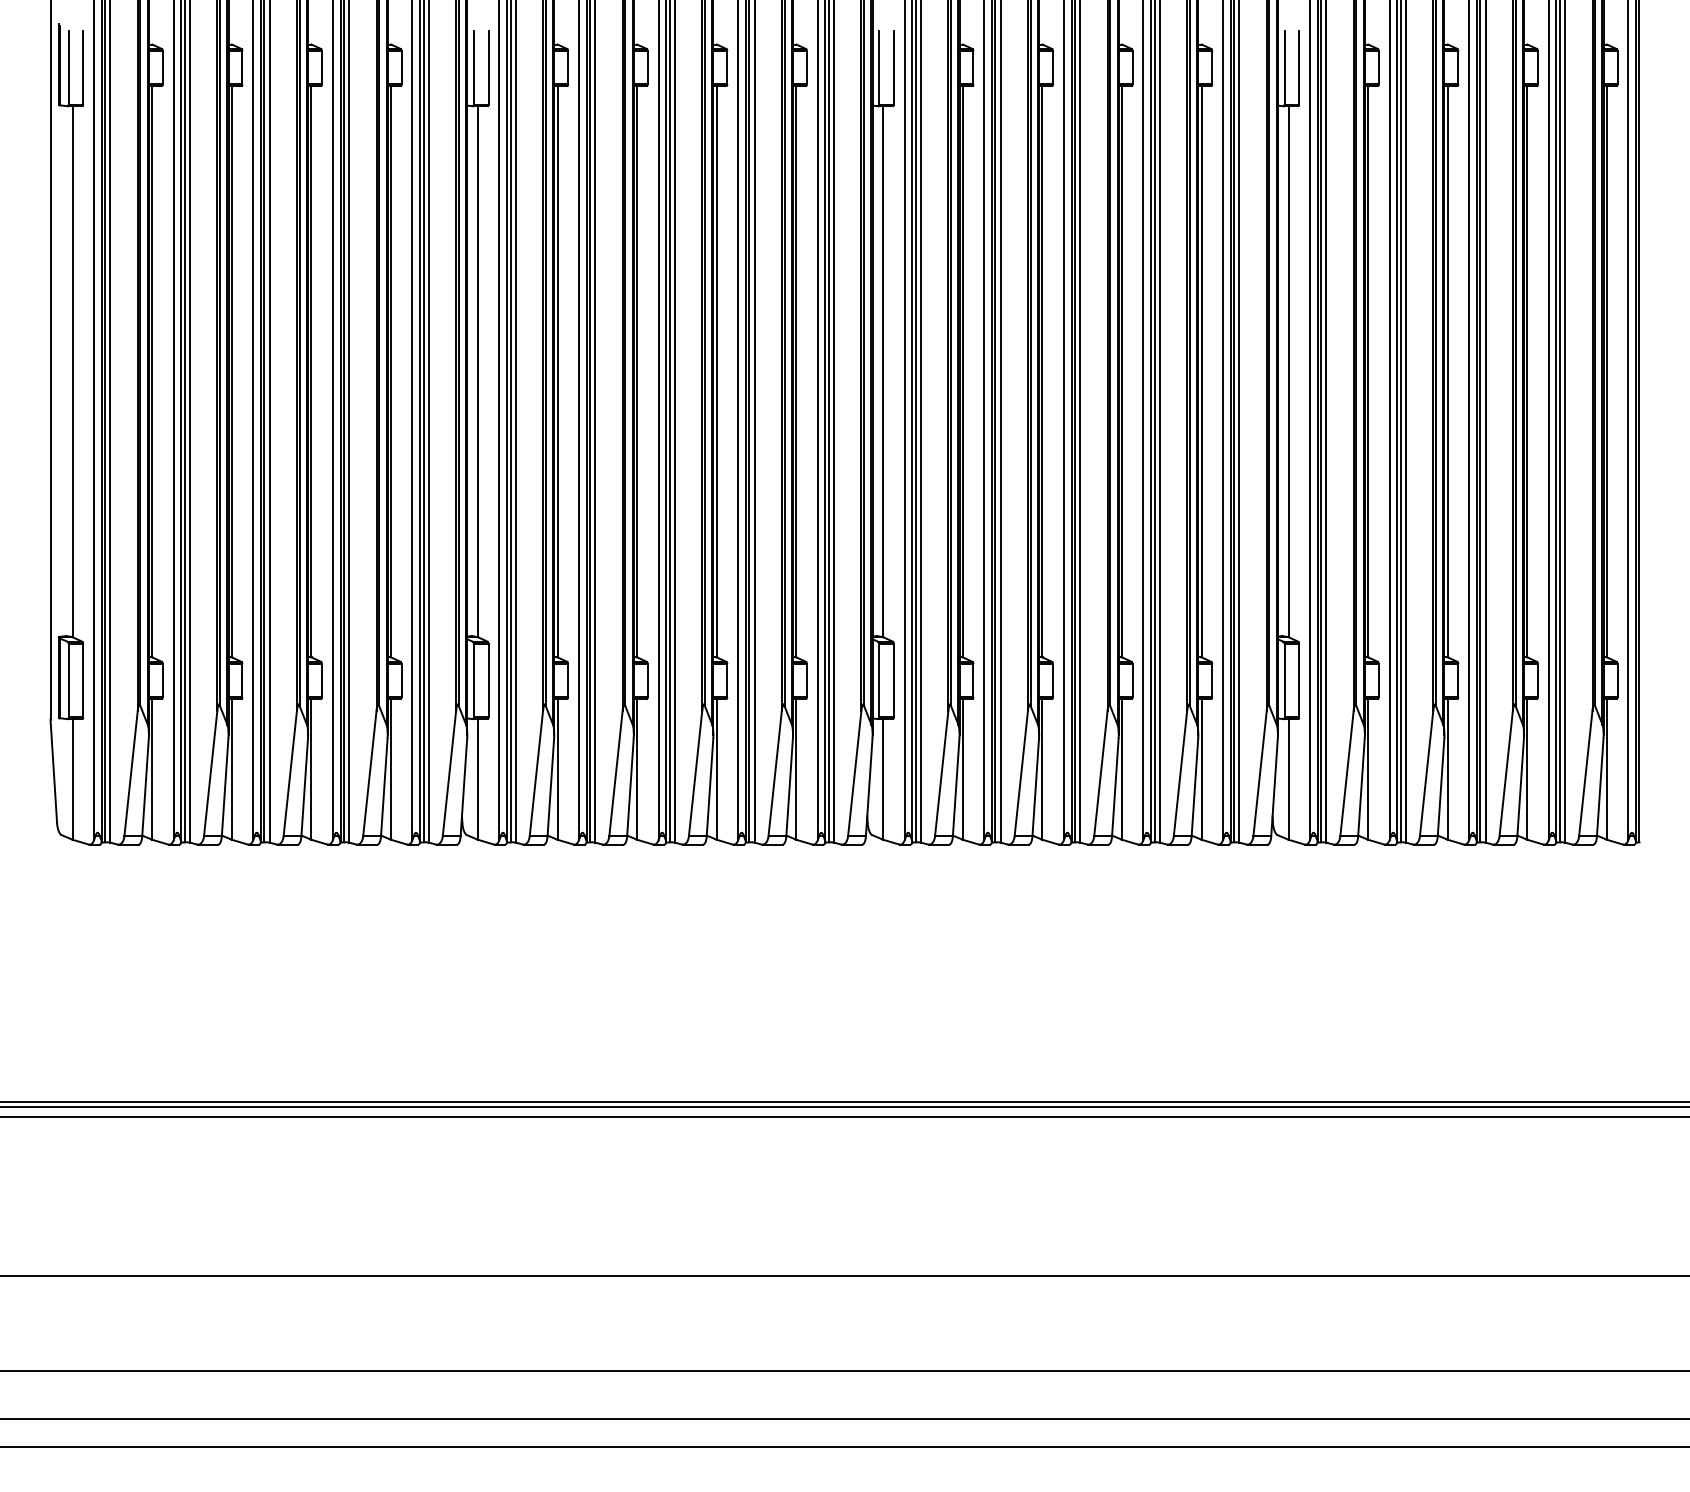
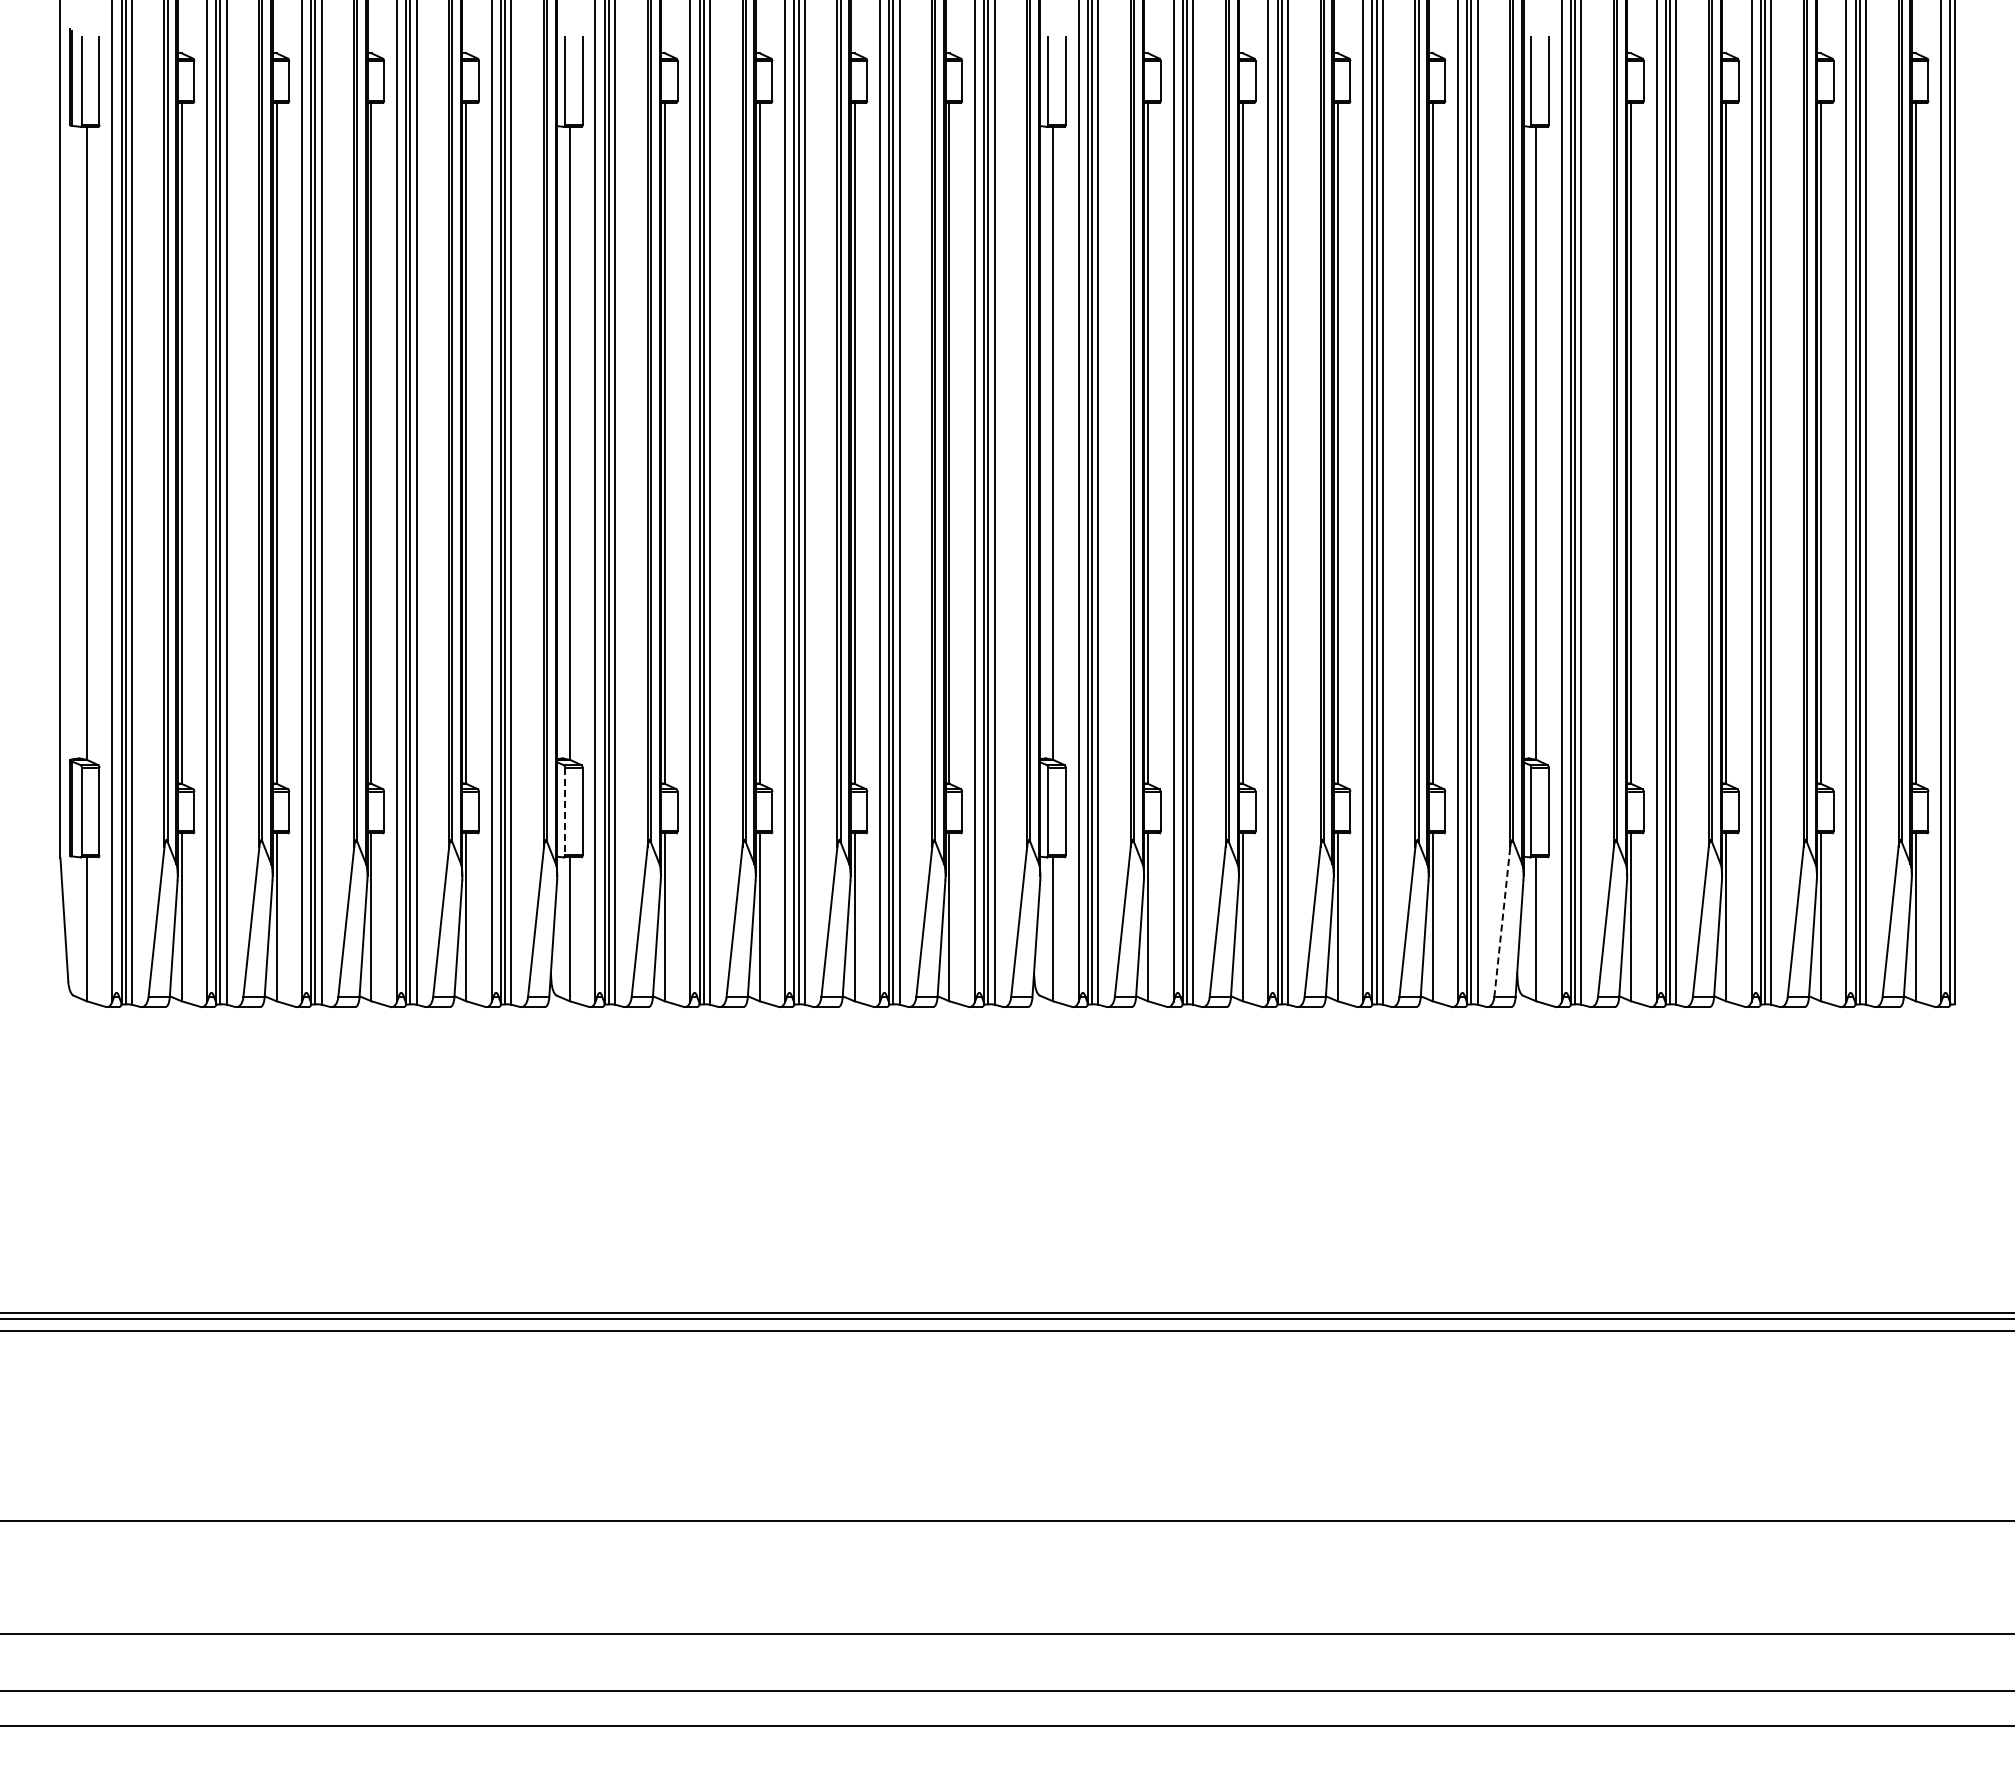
line: (474, 680) -> (565, 811), solid -> dashed
line: (1260, 772) -> (1502, 921), solid -> dashed

